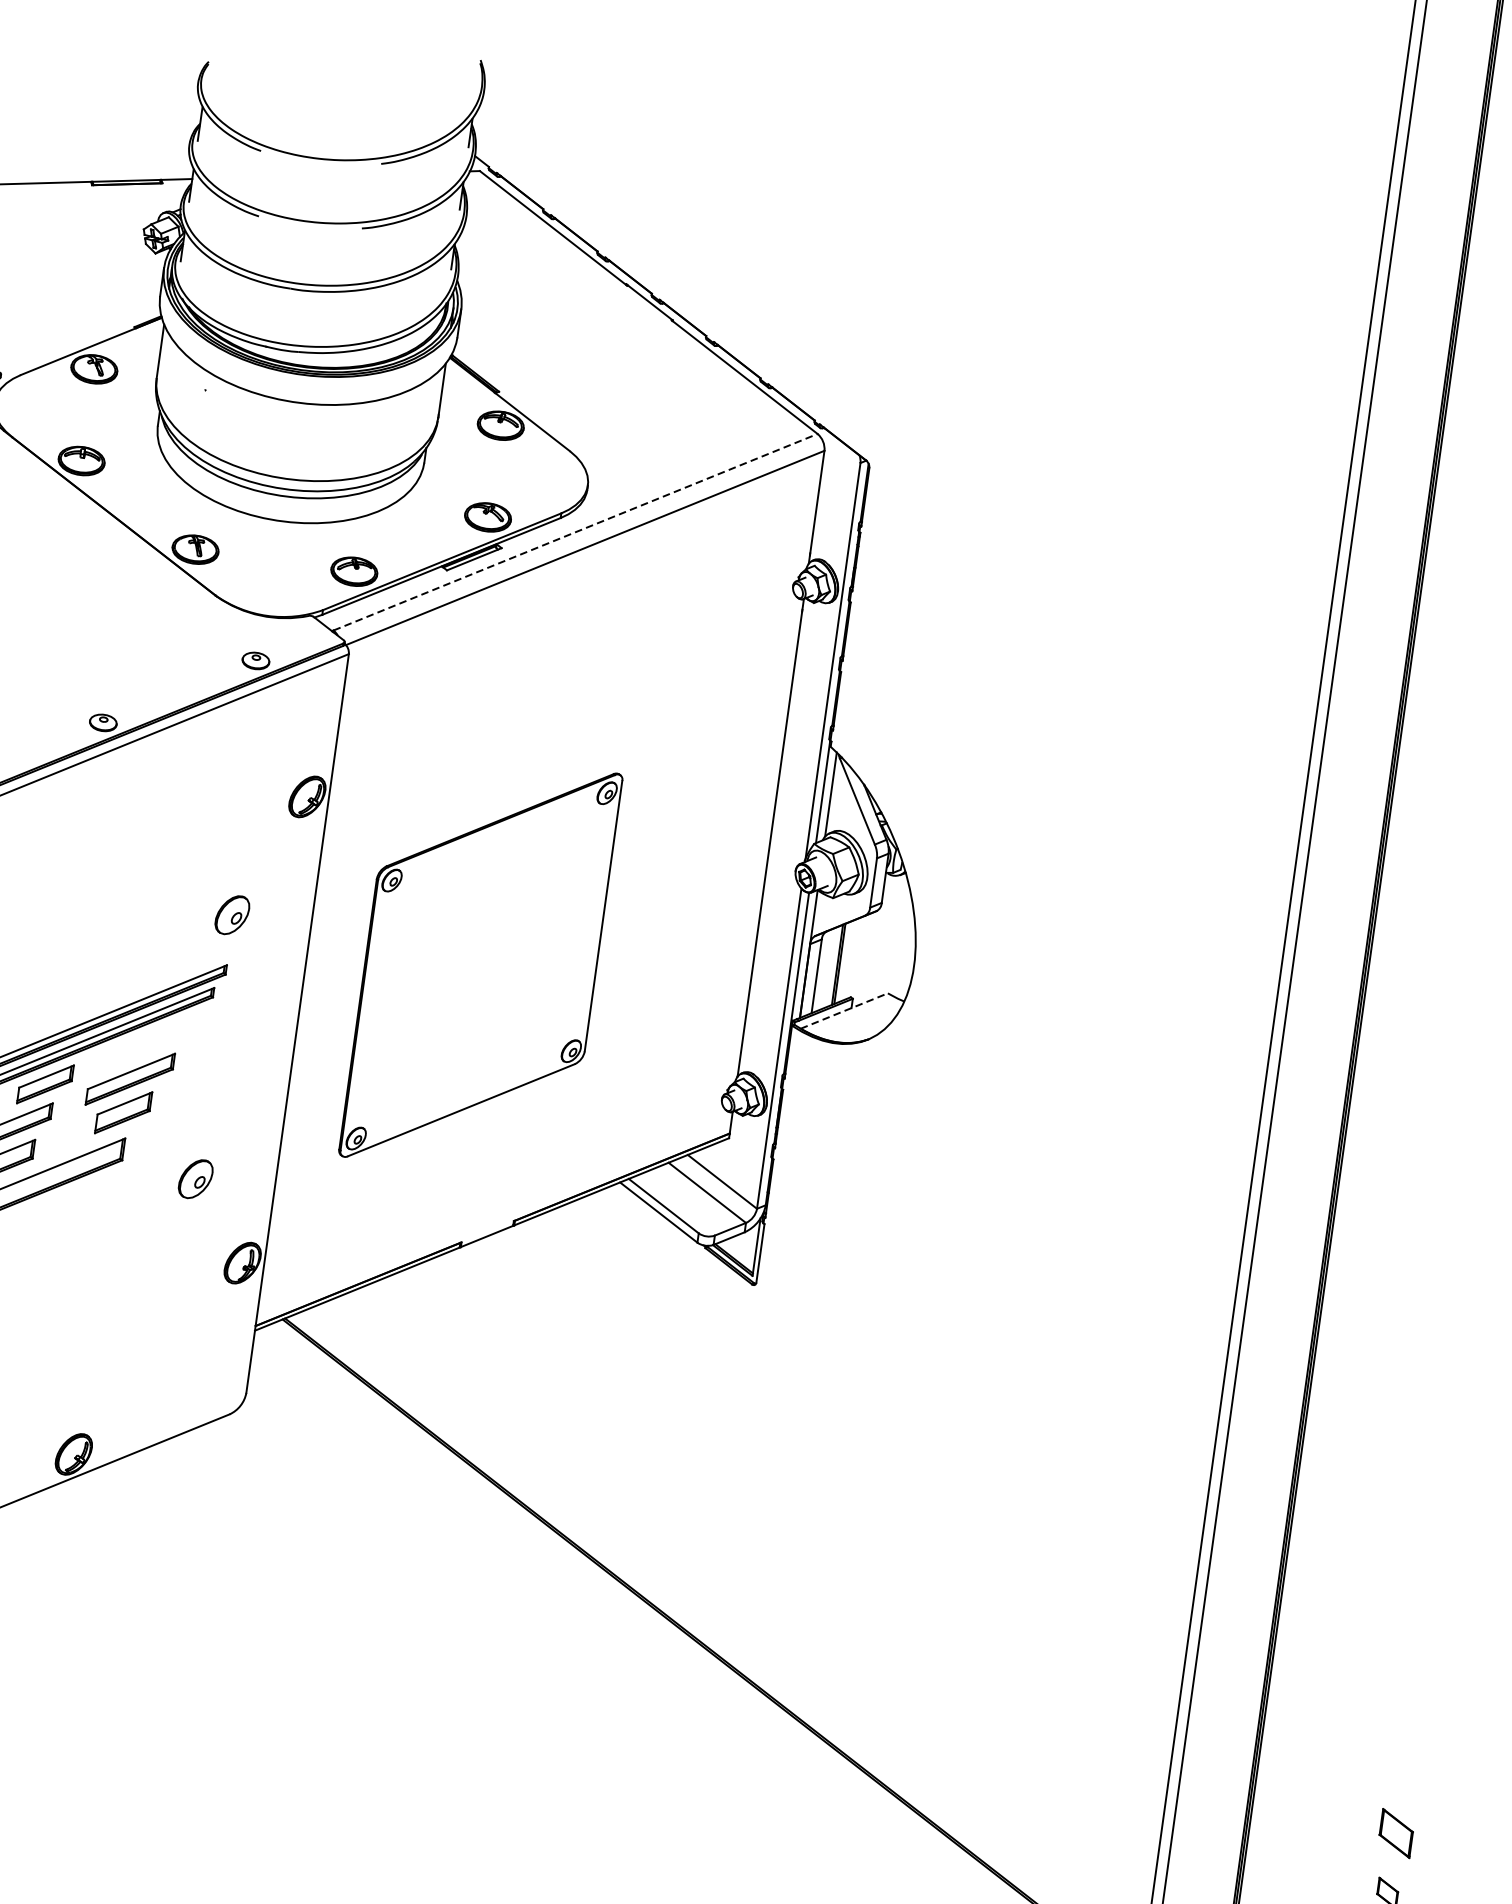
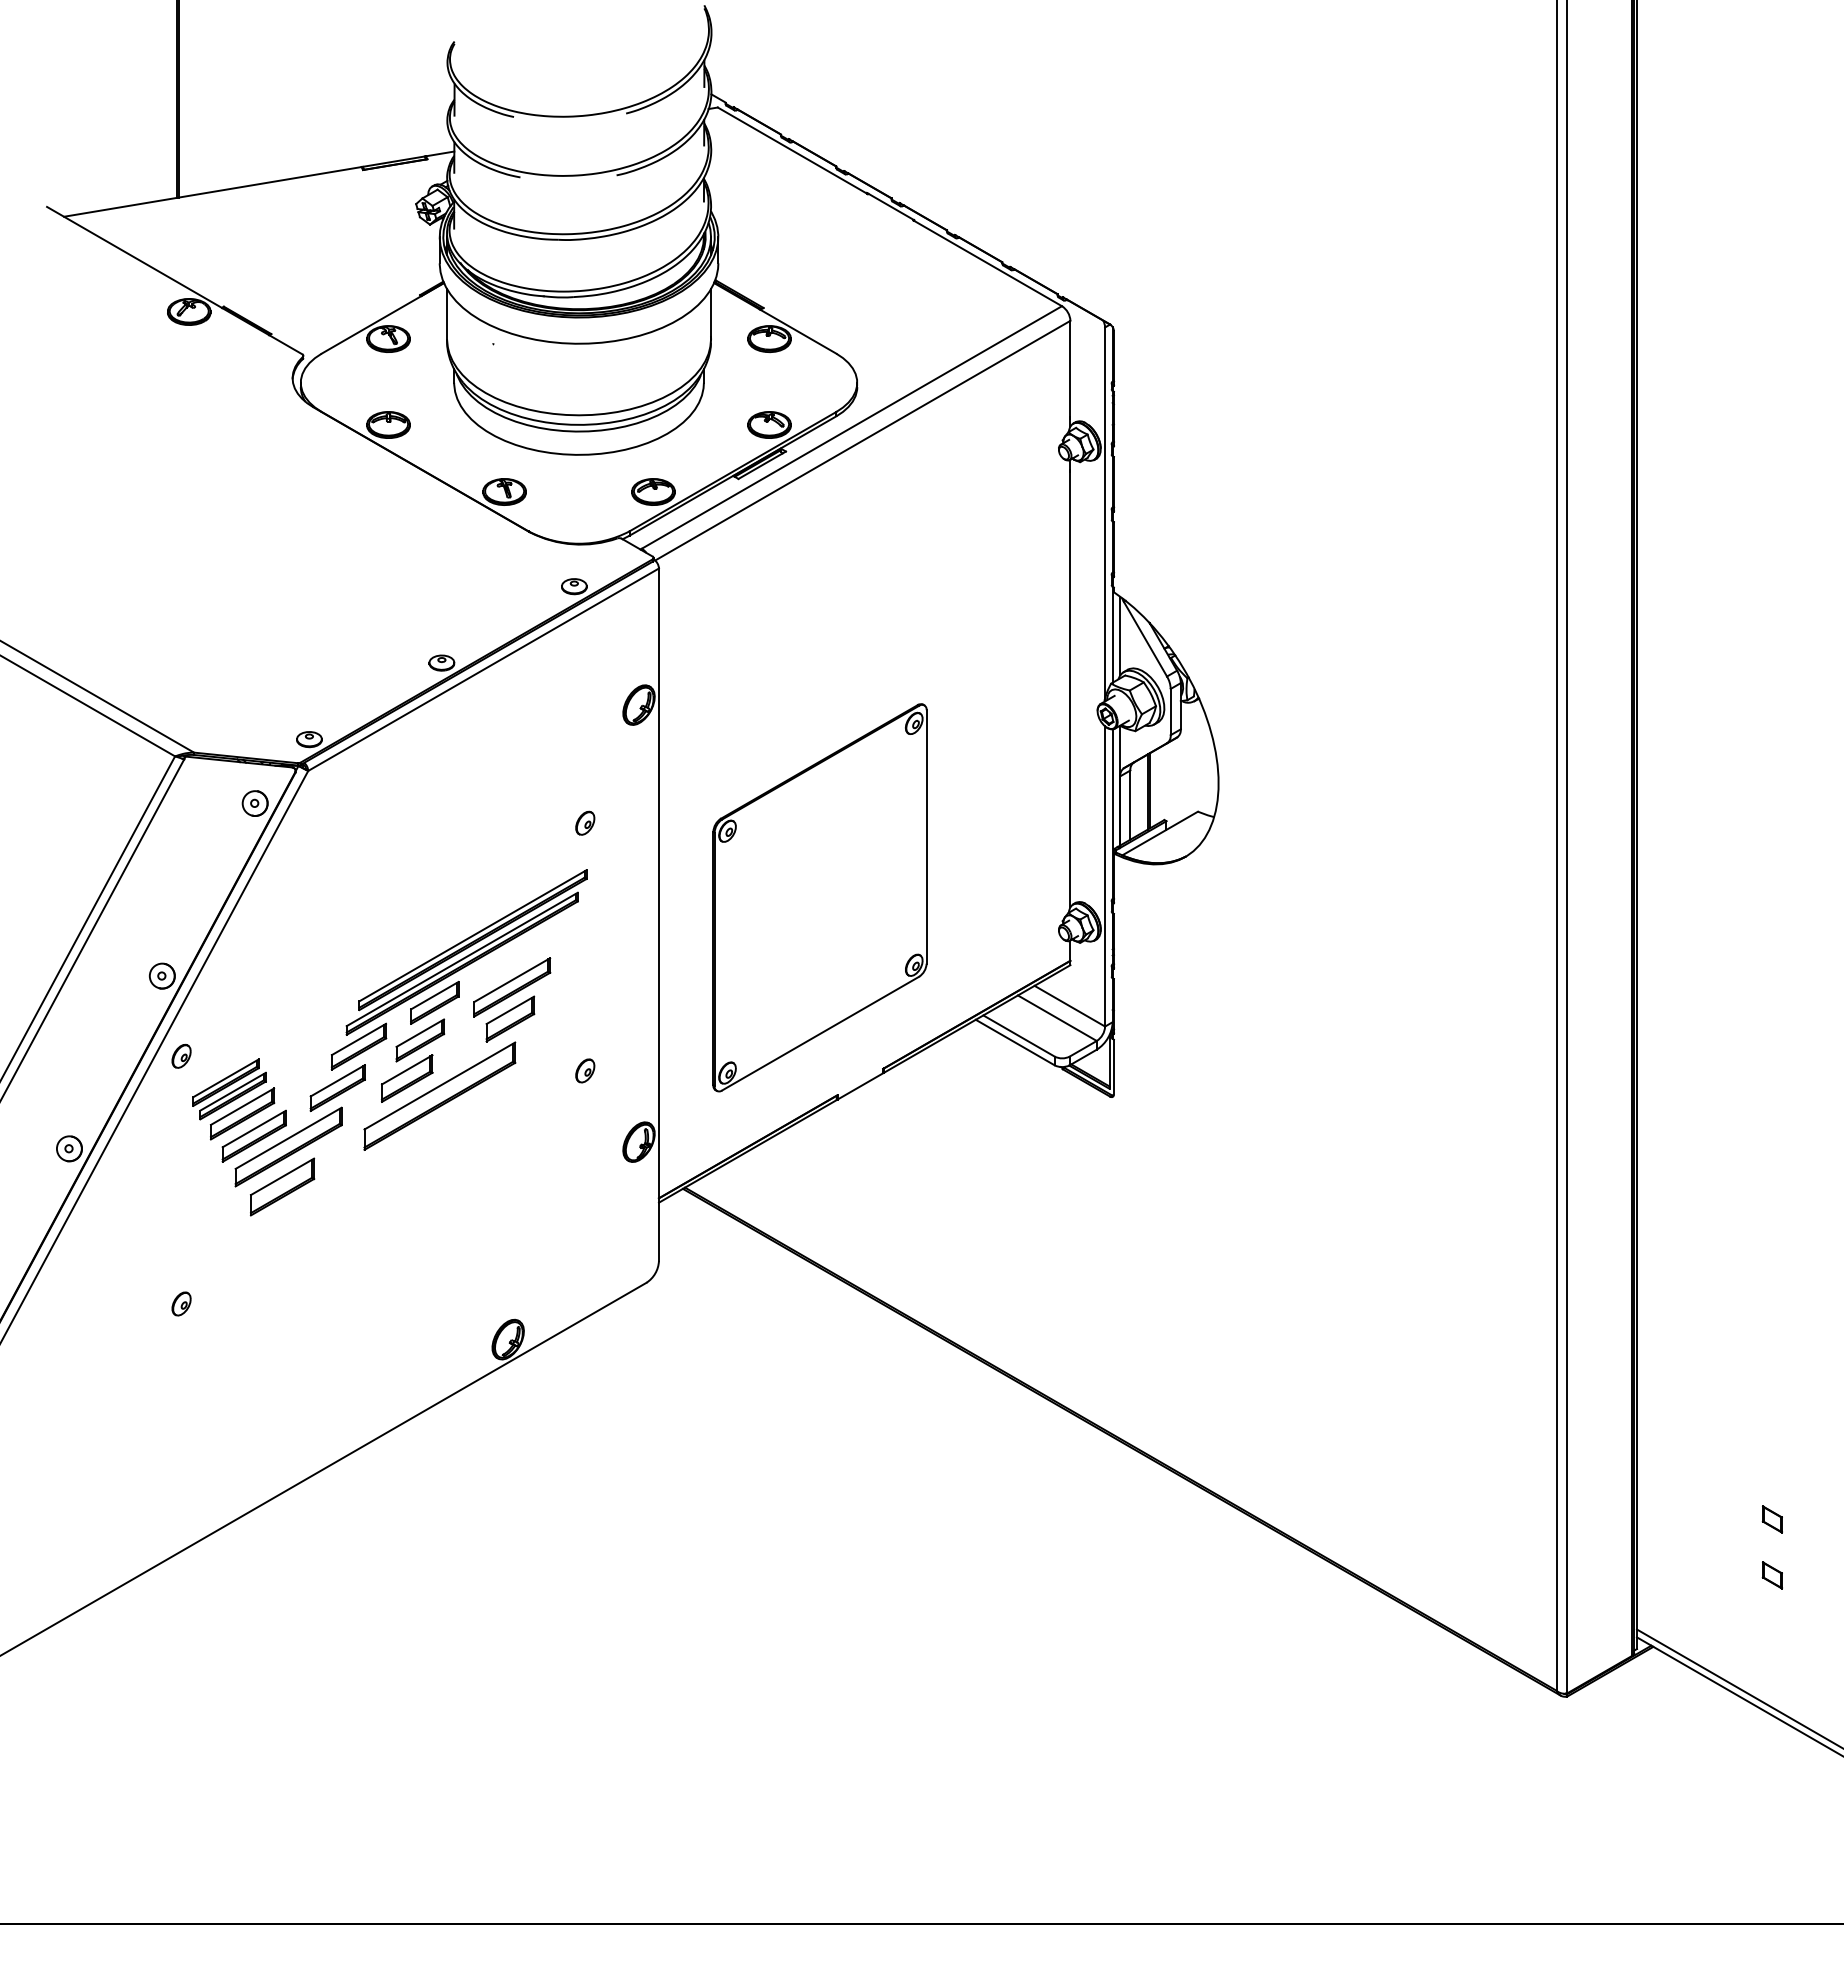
line: (575, 532) -> (851, 427), dashed -> solid
part: (232, 914) -> (585, 822), size x0.62
part: (480, 964) -> (819, 897), moved
line: (844, 1011) -> (1160, 833), dashed -> solid
part: (196, 1178) -> (585, 1070), size x0.62
part: (1394, 1833) -> (1771, 1519), size x0.62

